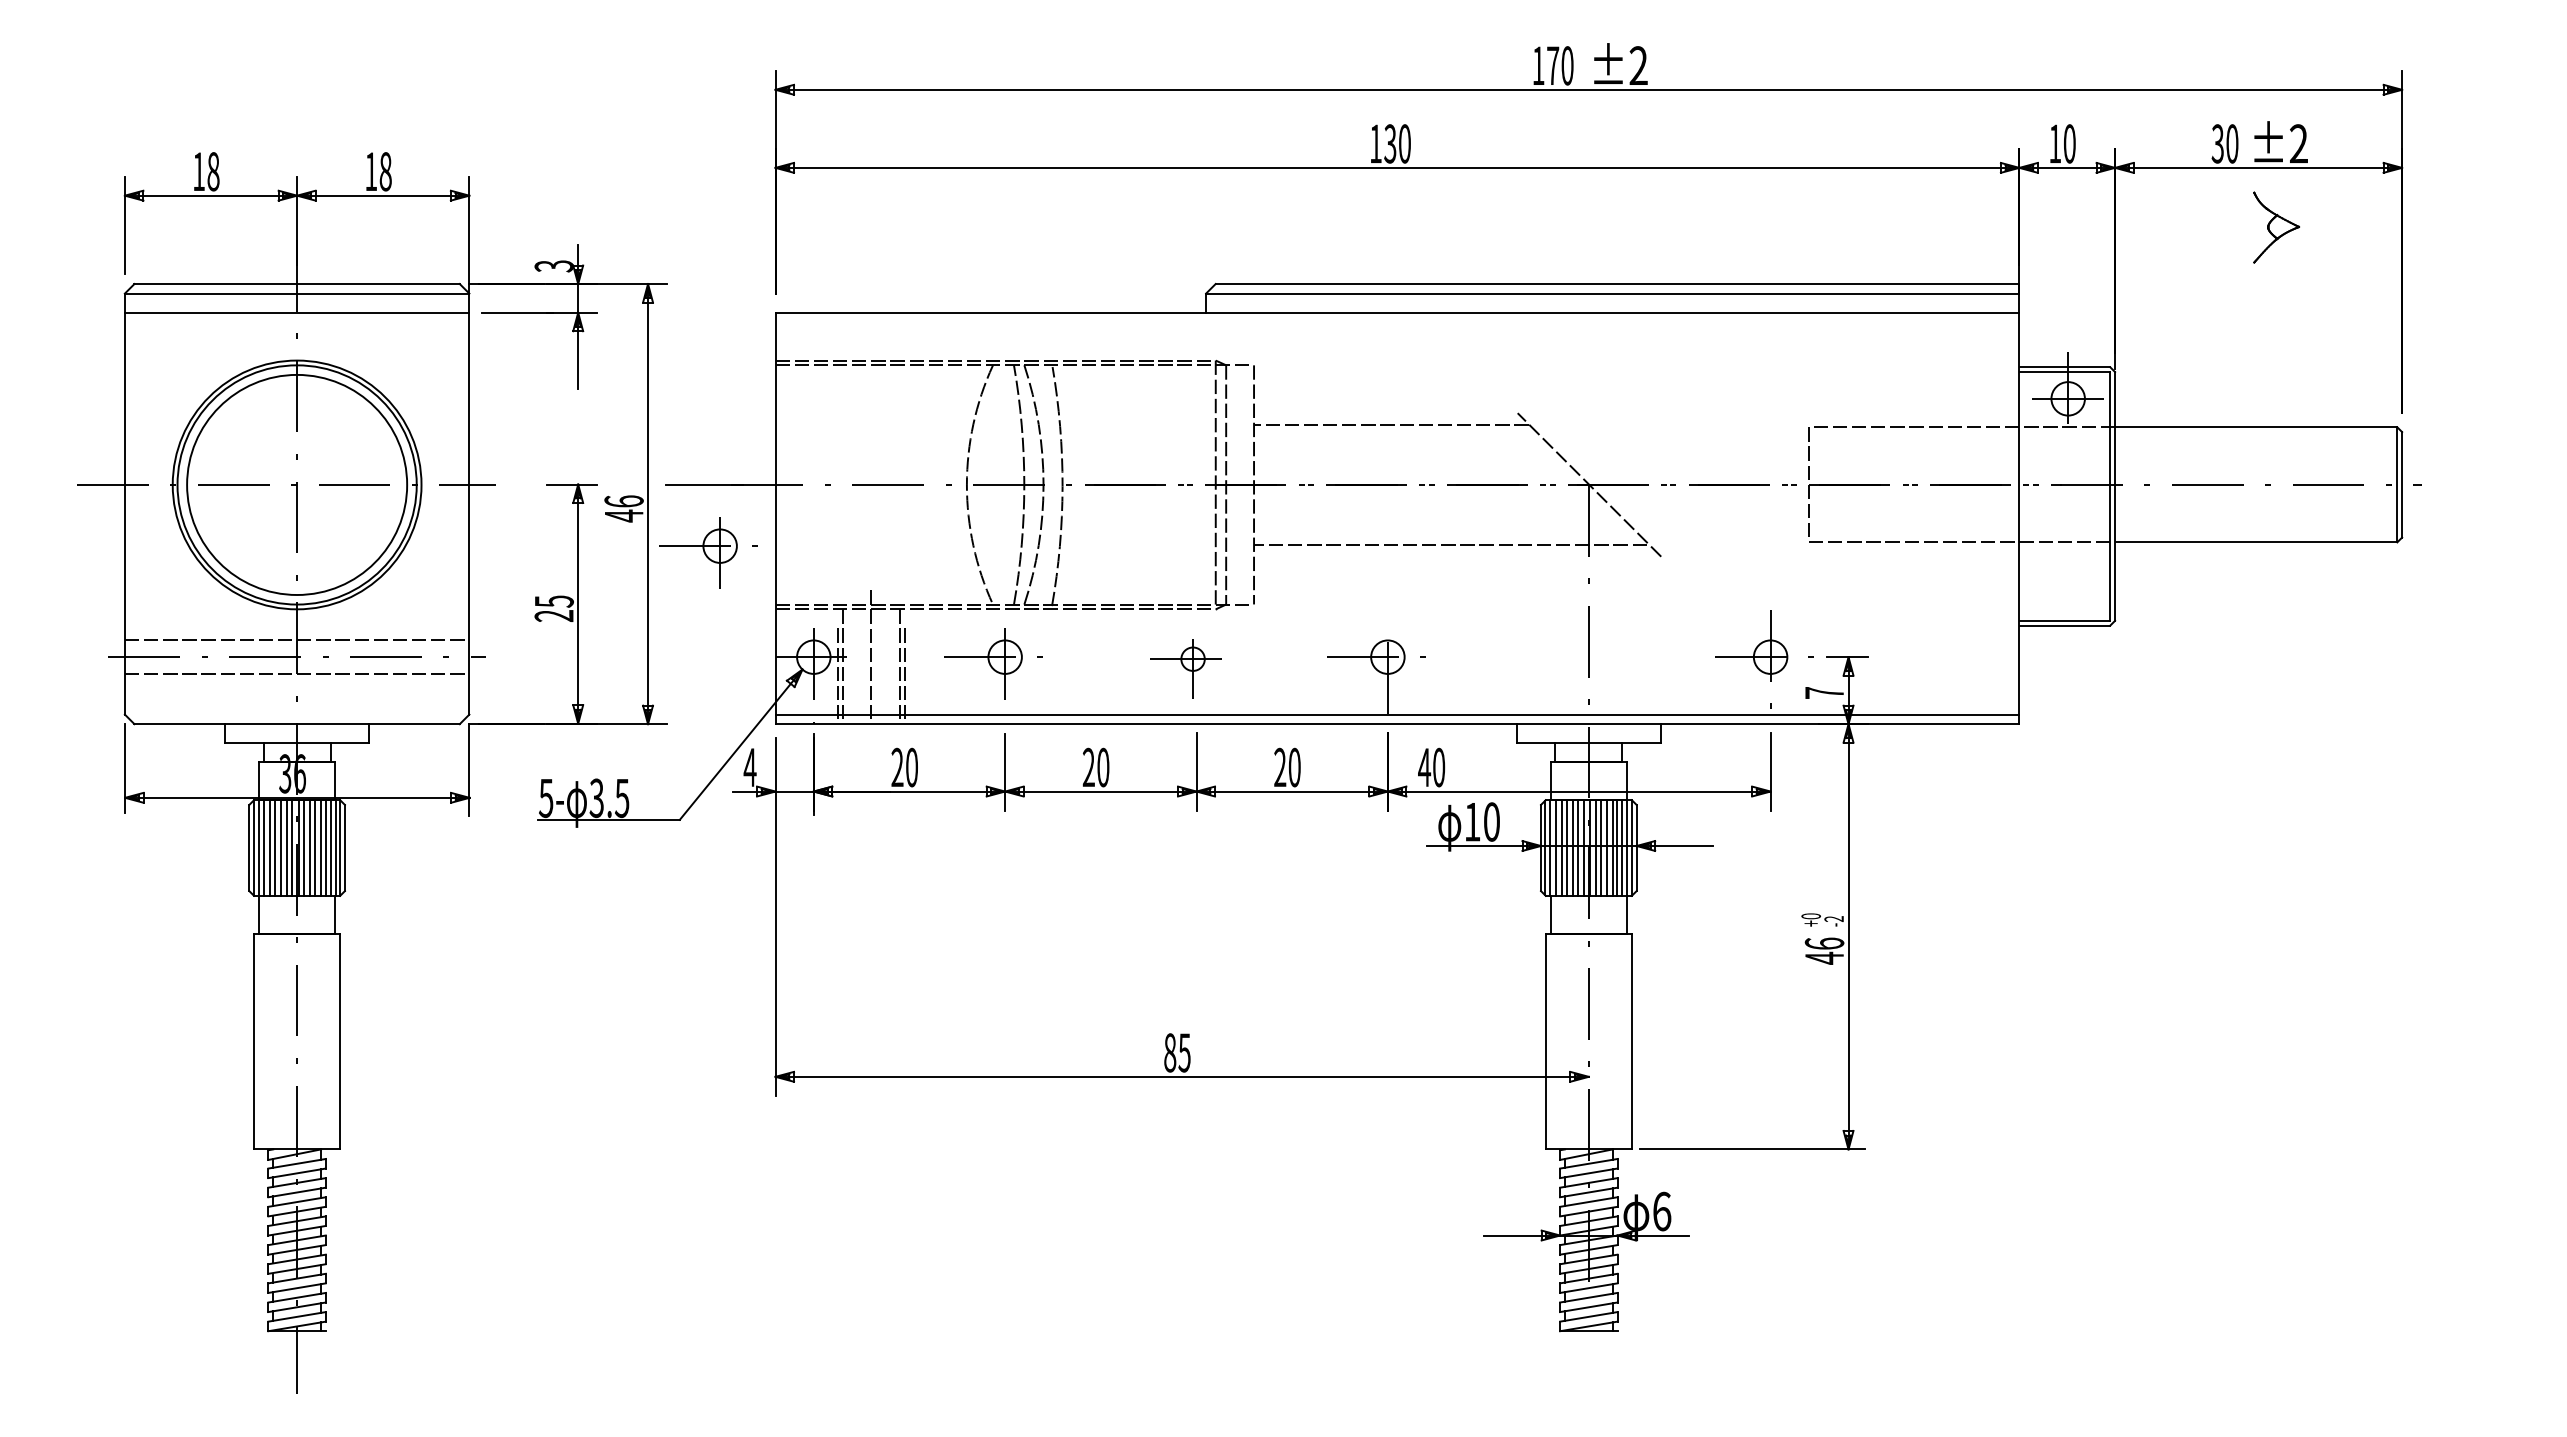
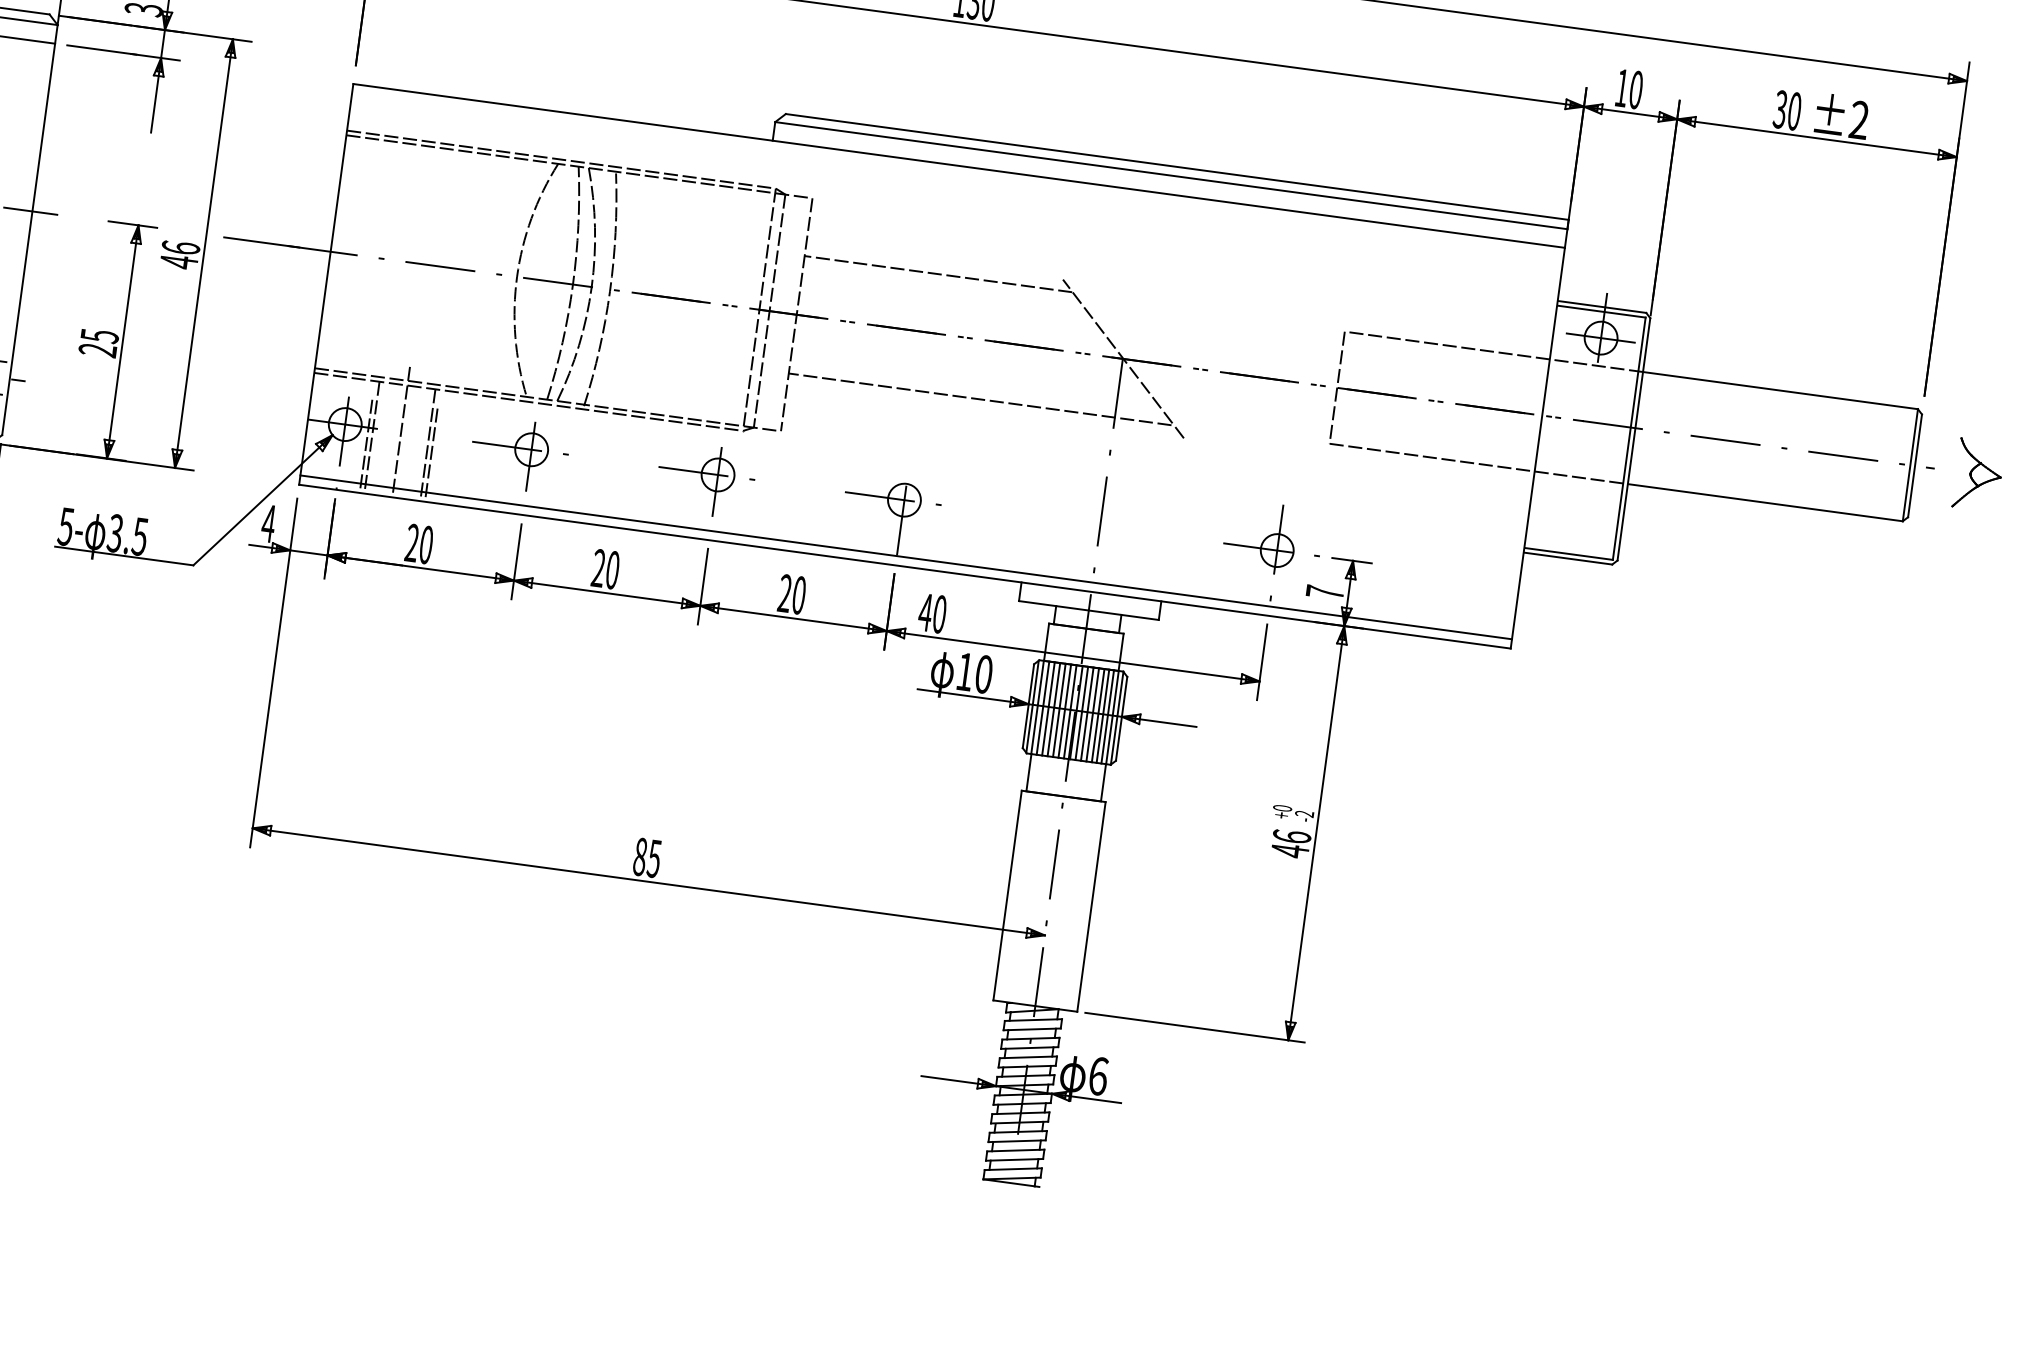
part: (2276, 227) -> (1978, 475), moved
part: (708, 552) -> (256, 308), removed
part: (1184, 663) -> (705, 479), size x1.43

